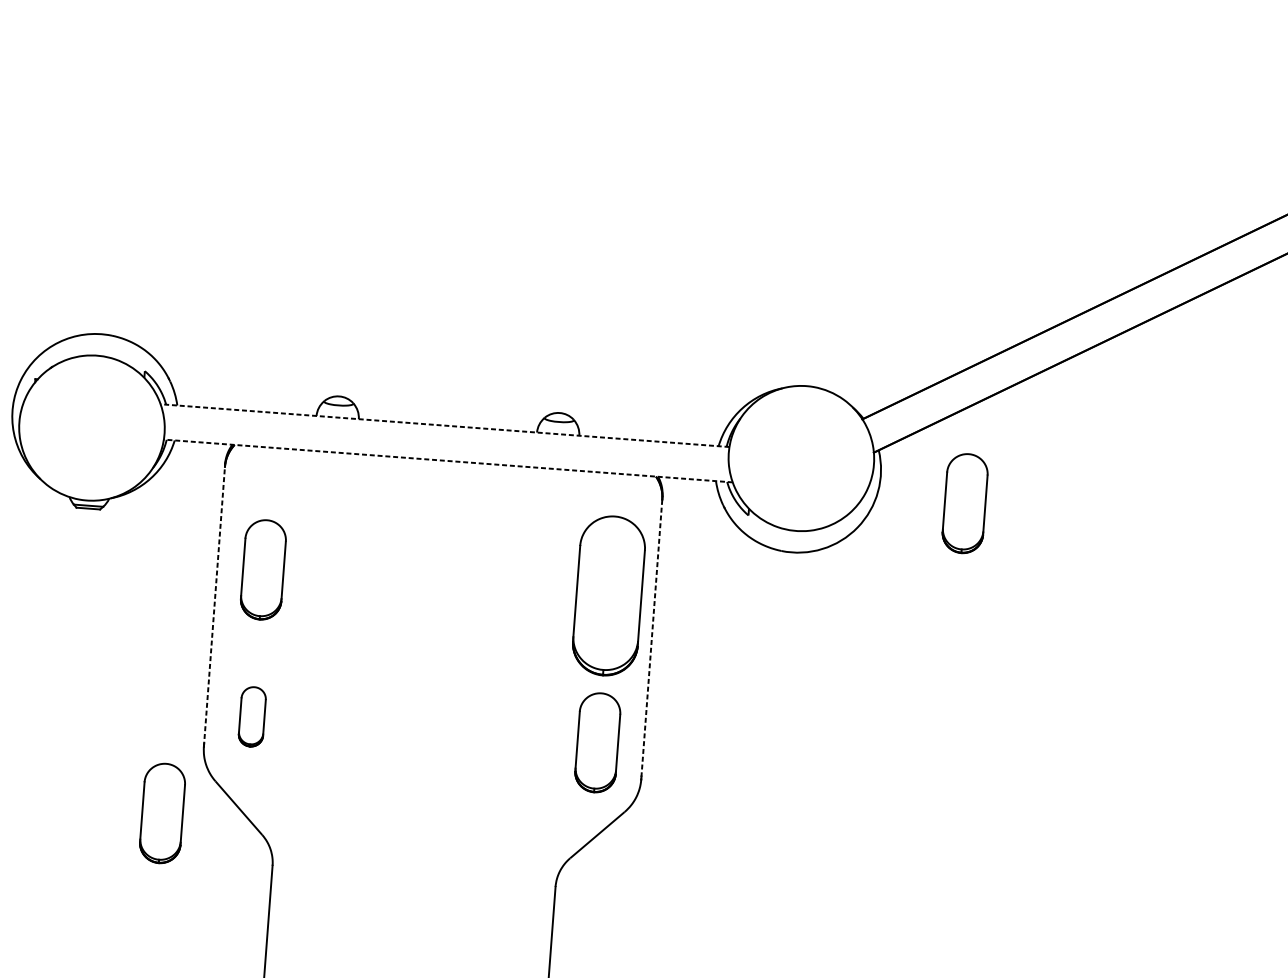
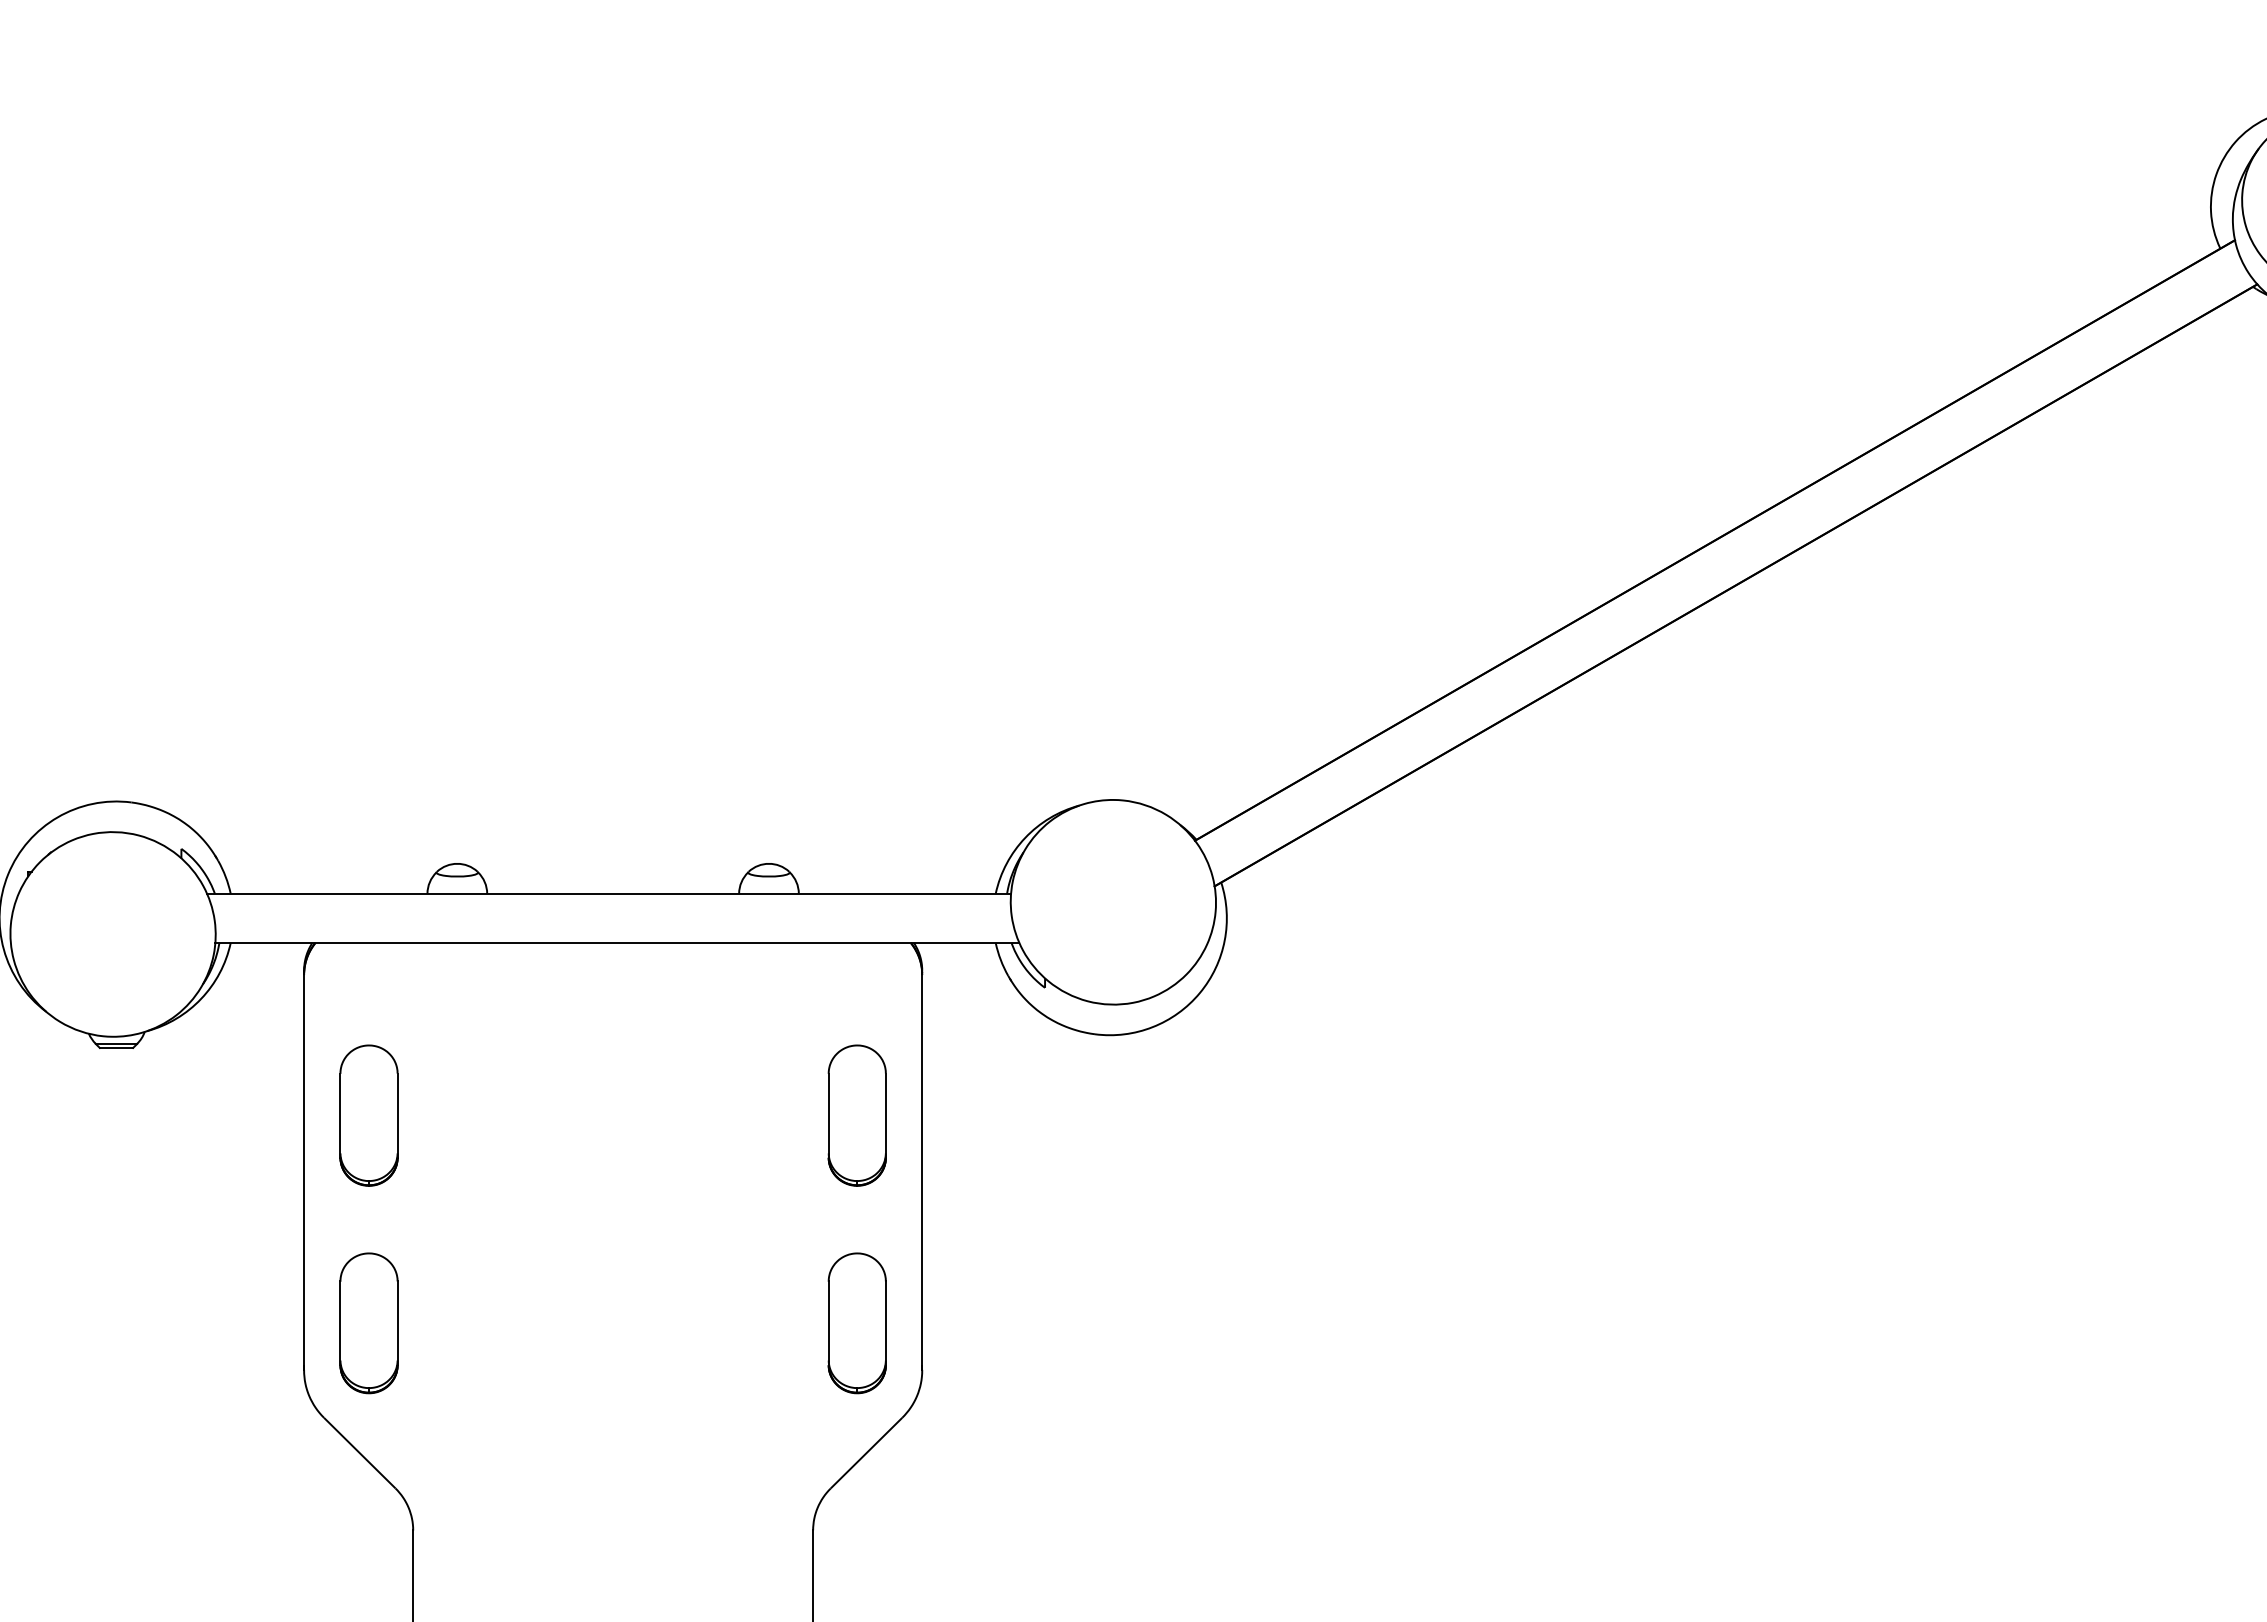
line: (445, 425) -> (609, 893), dashed -> solid
line: (448, 461) -> (617, 943), dashed -> solid
part: (964, 503) -> (1347, 948), removed
part: (608, 595) -> (856, 1115), size x0.62
line: (214, 606) -> (304, 1172), dashed -> solid
line: (651, 639) -> (922, 1172), dashed -> solid
part: (251, 716) -> (368, 1323), size x1.67
part: (162, 813) -> (252, 1468), removed

